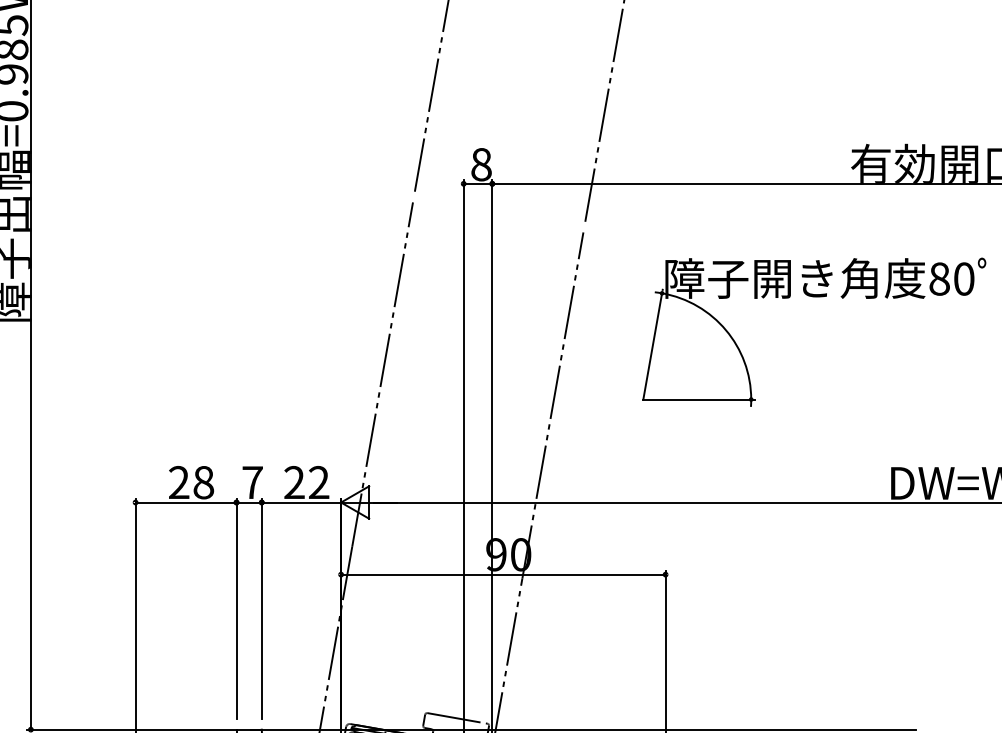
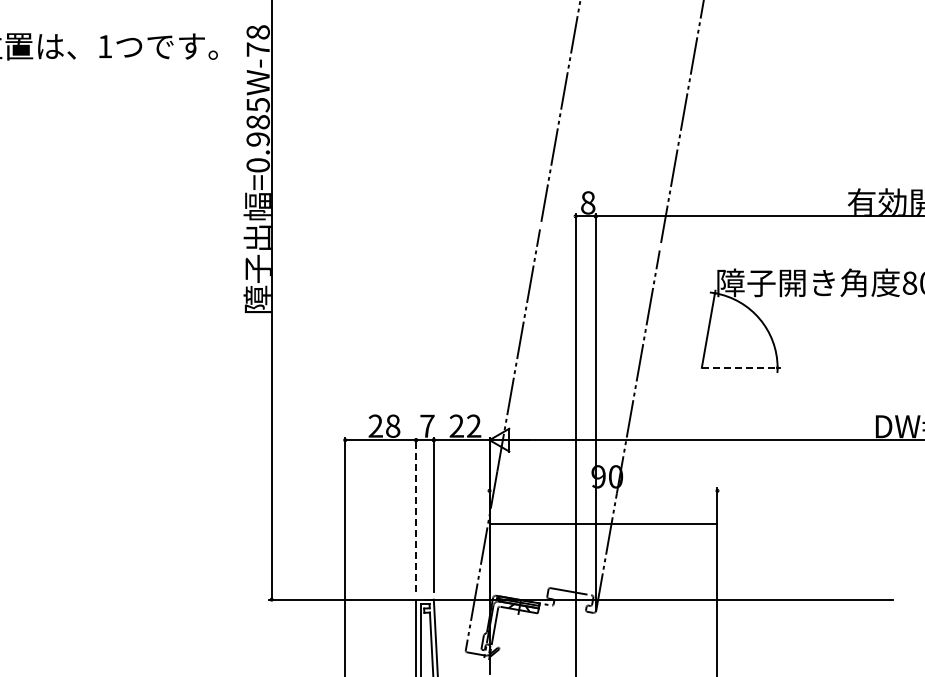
line: (696, 399) -> (739, 367), solid -> dashed
line: (503, 574) -> (603, 523), moved
line: (237, 608) -> (416, 514), solid -> dashed

